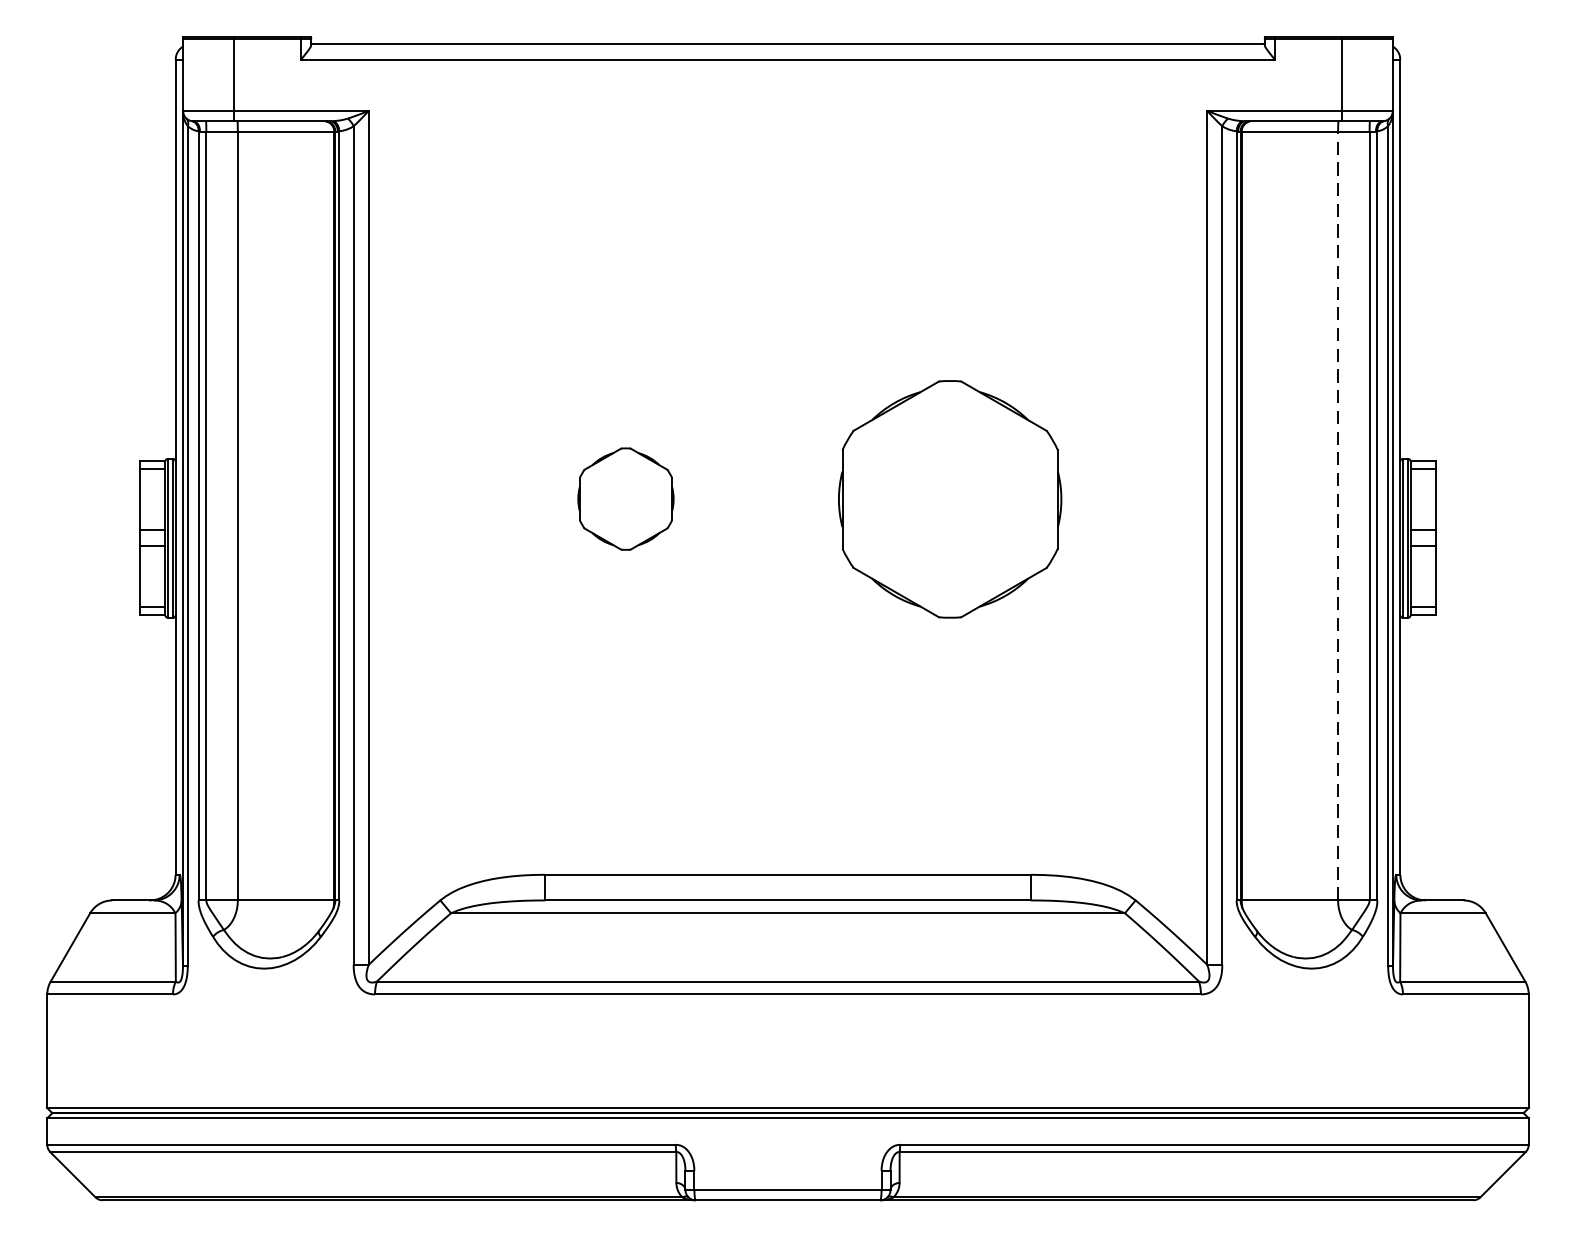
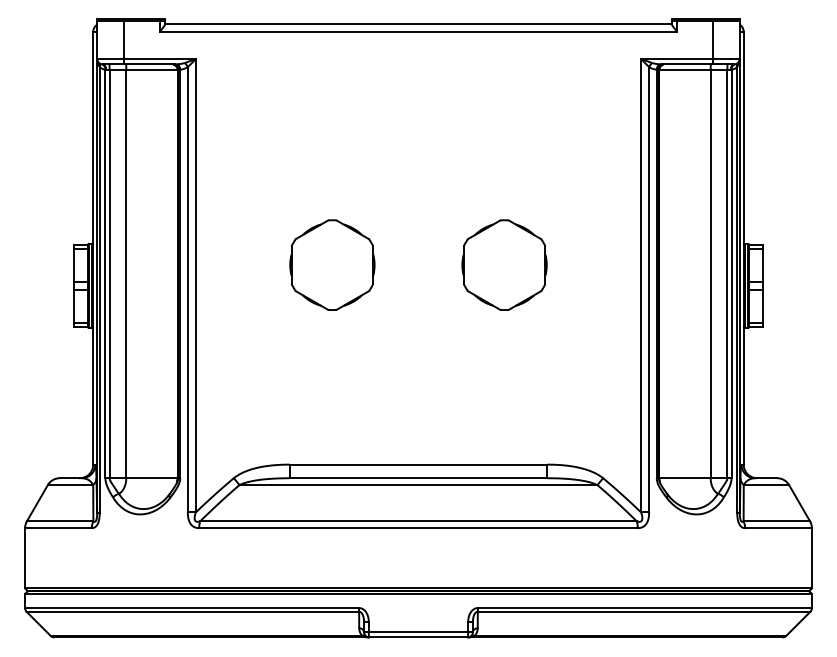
part: (626, 497) -> (332, 264), size x1.67
part: (949, 497) -> (504, 264), size x0.71
line: (1337, 514) -> (710, 273), dashed -> solid

